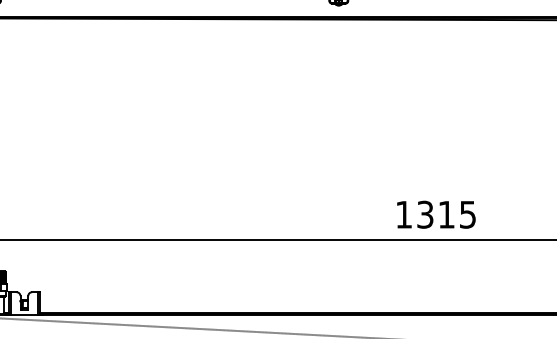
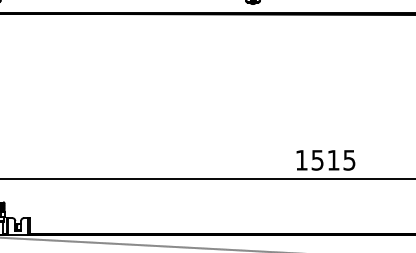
text: (425, 213) -> (317, 159), 1315 -> 1515

